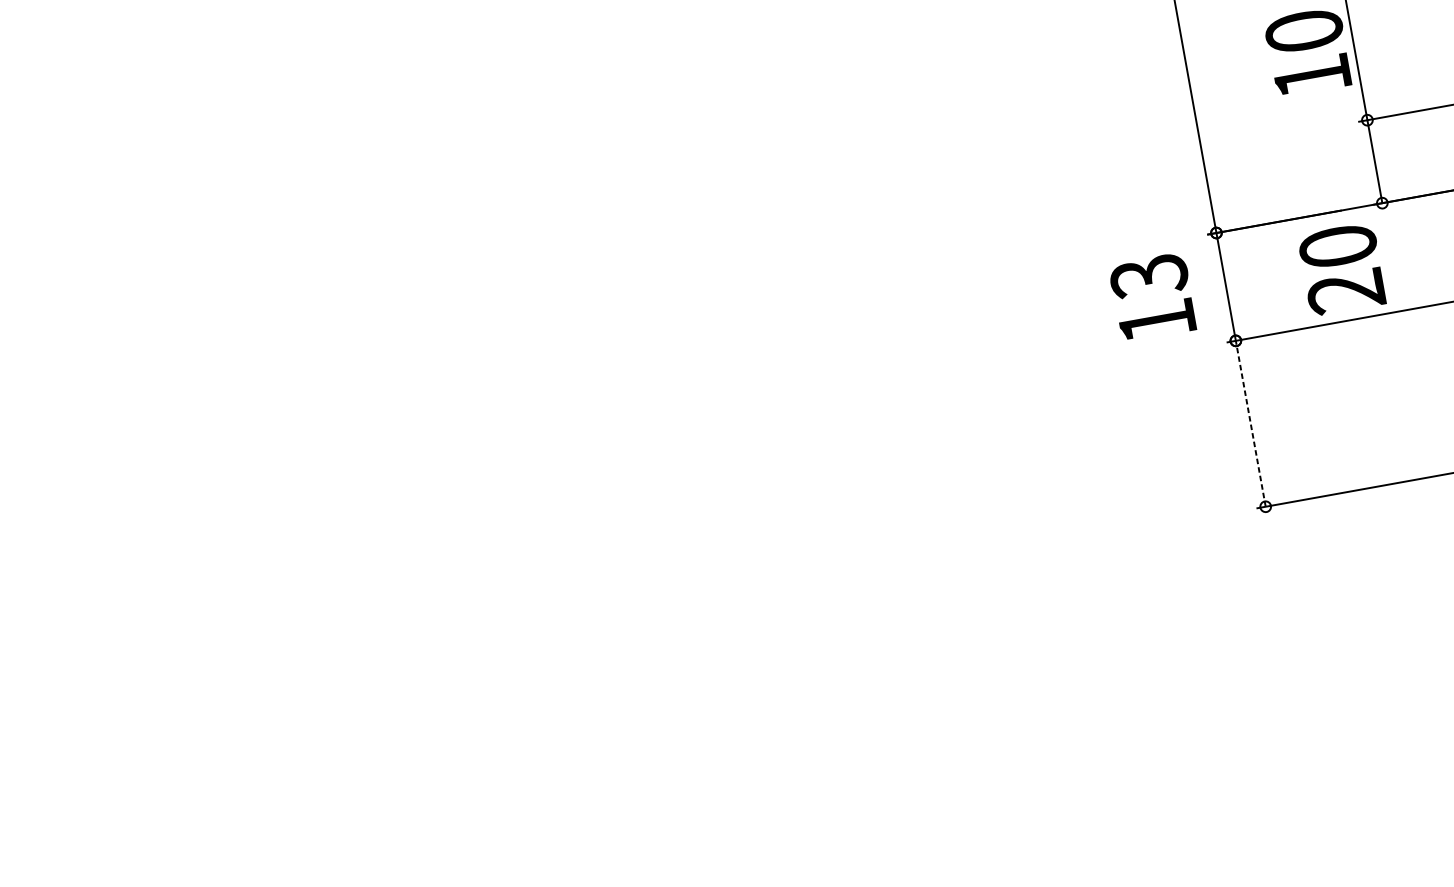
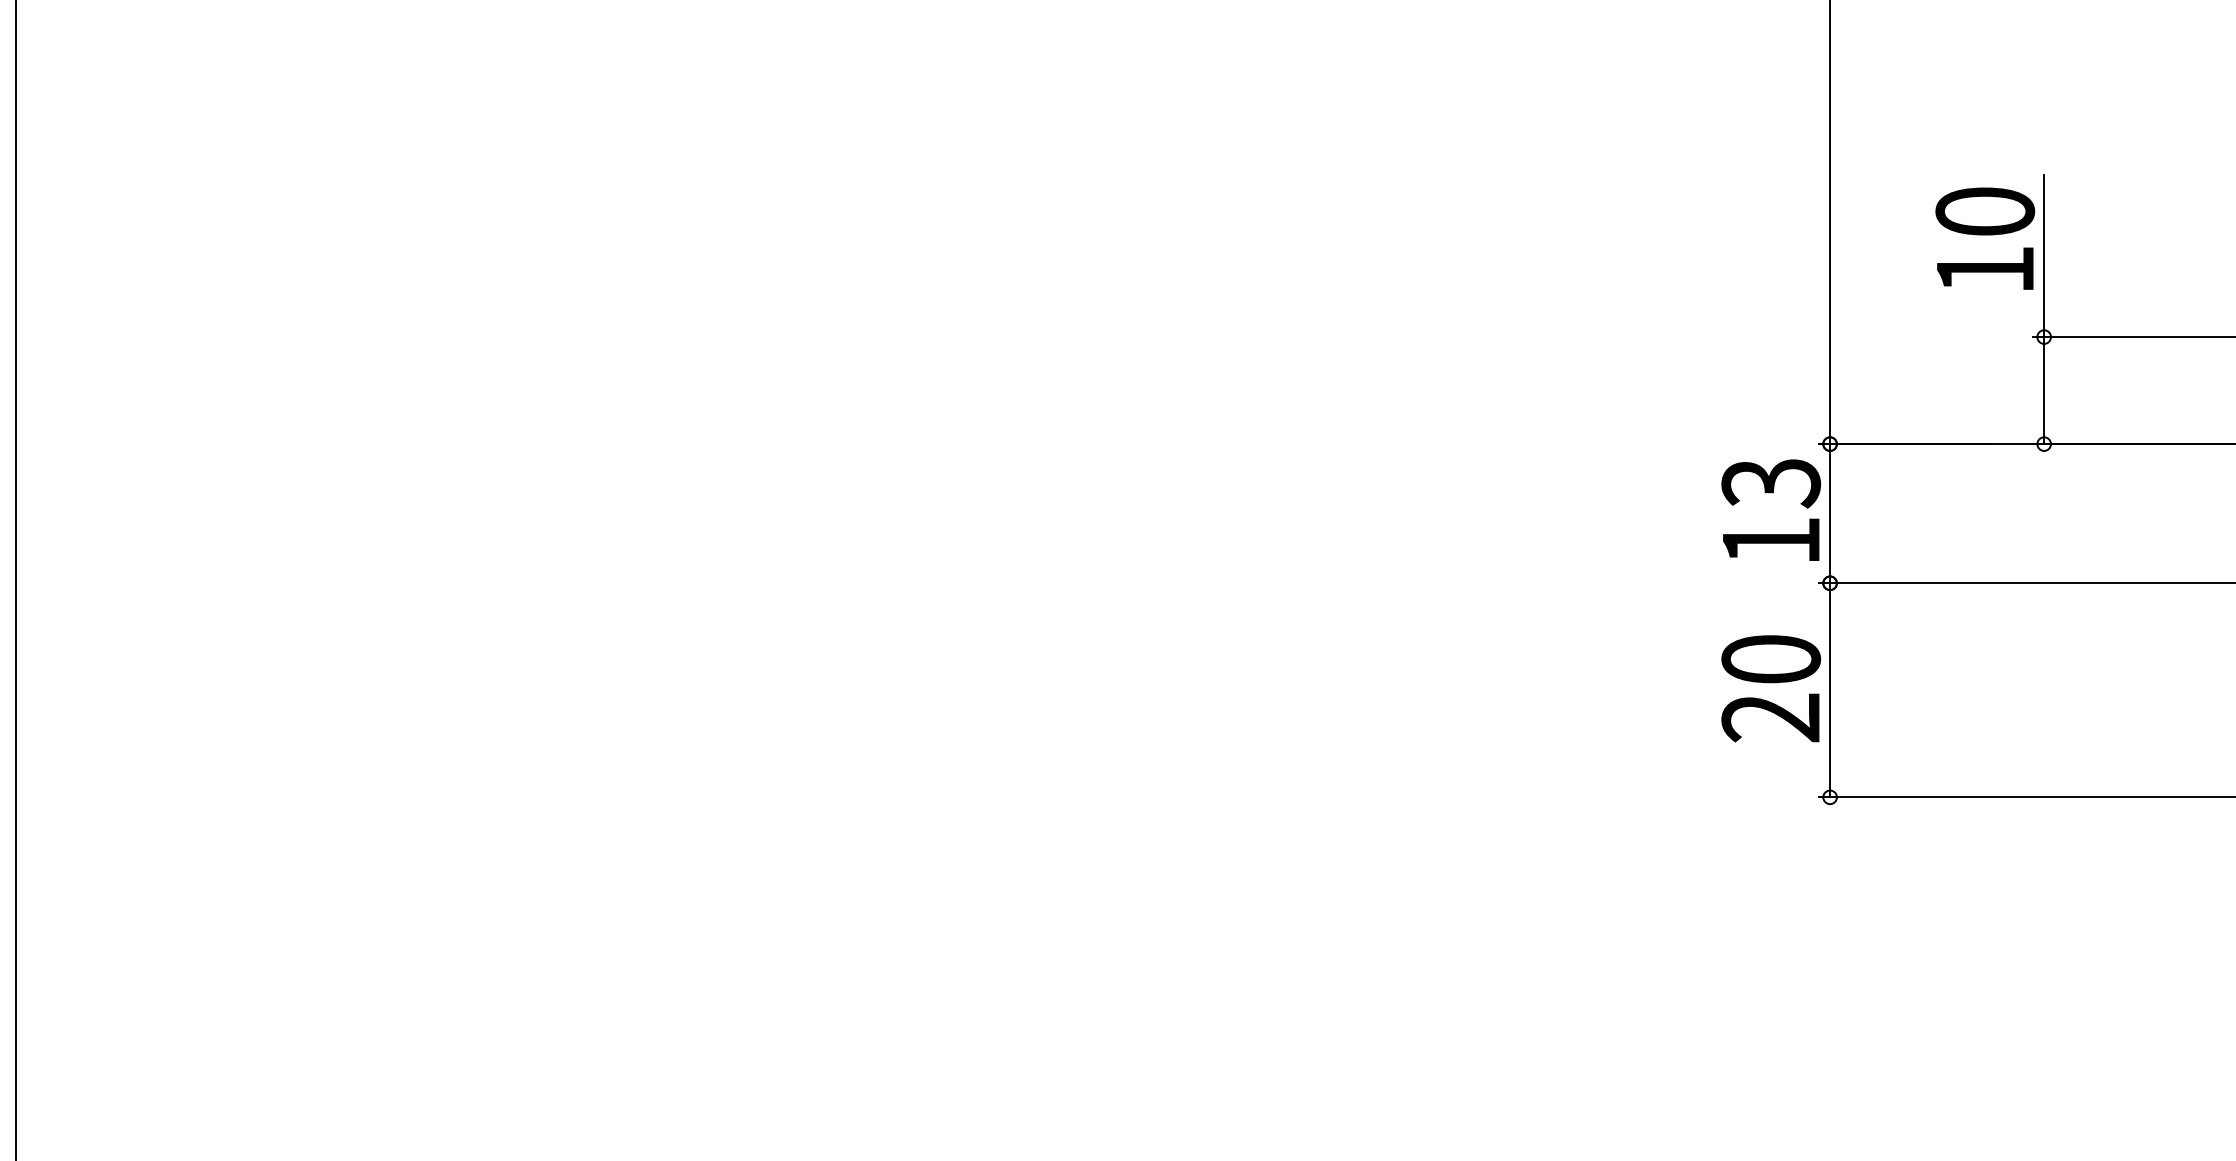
text: (1341, 269) -> (1770, 688), moved
text: (1152, 296) -> (1770, 509), moved
line: (1250, 423) -> (1830, 689), dashed -> solid

